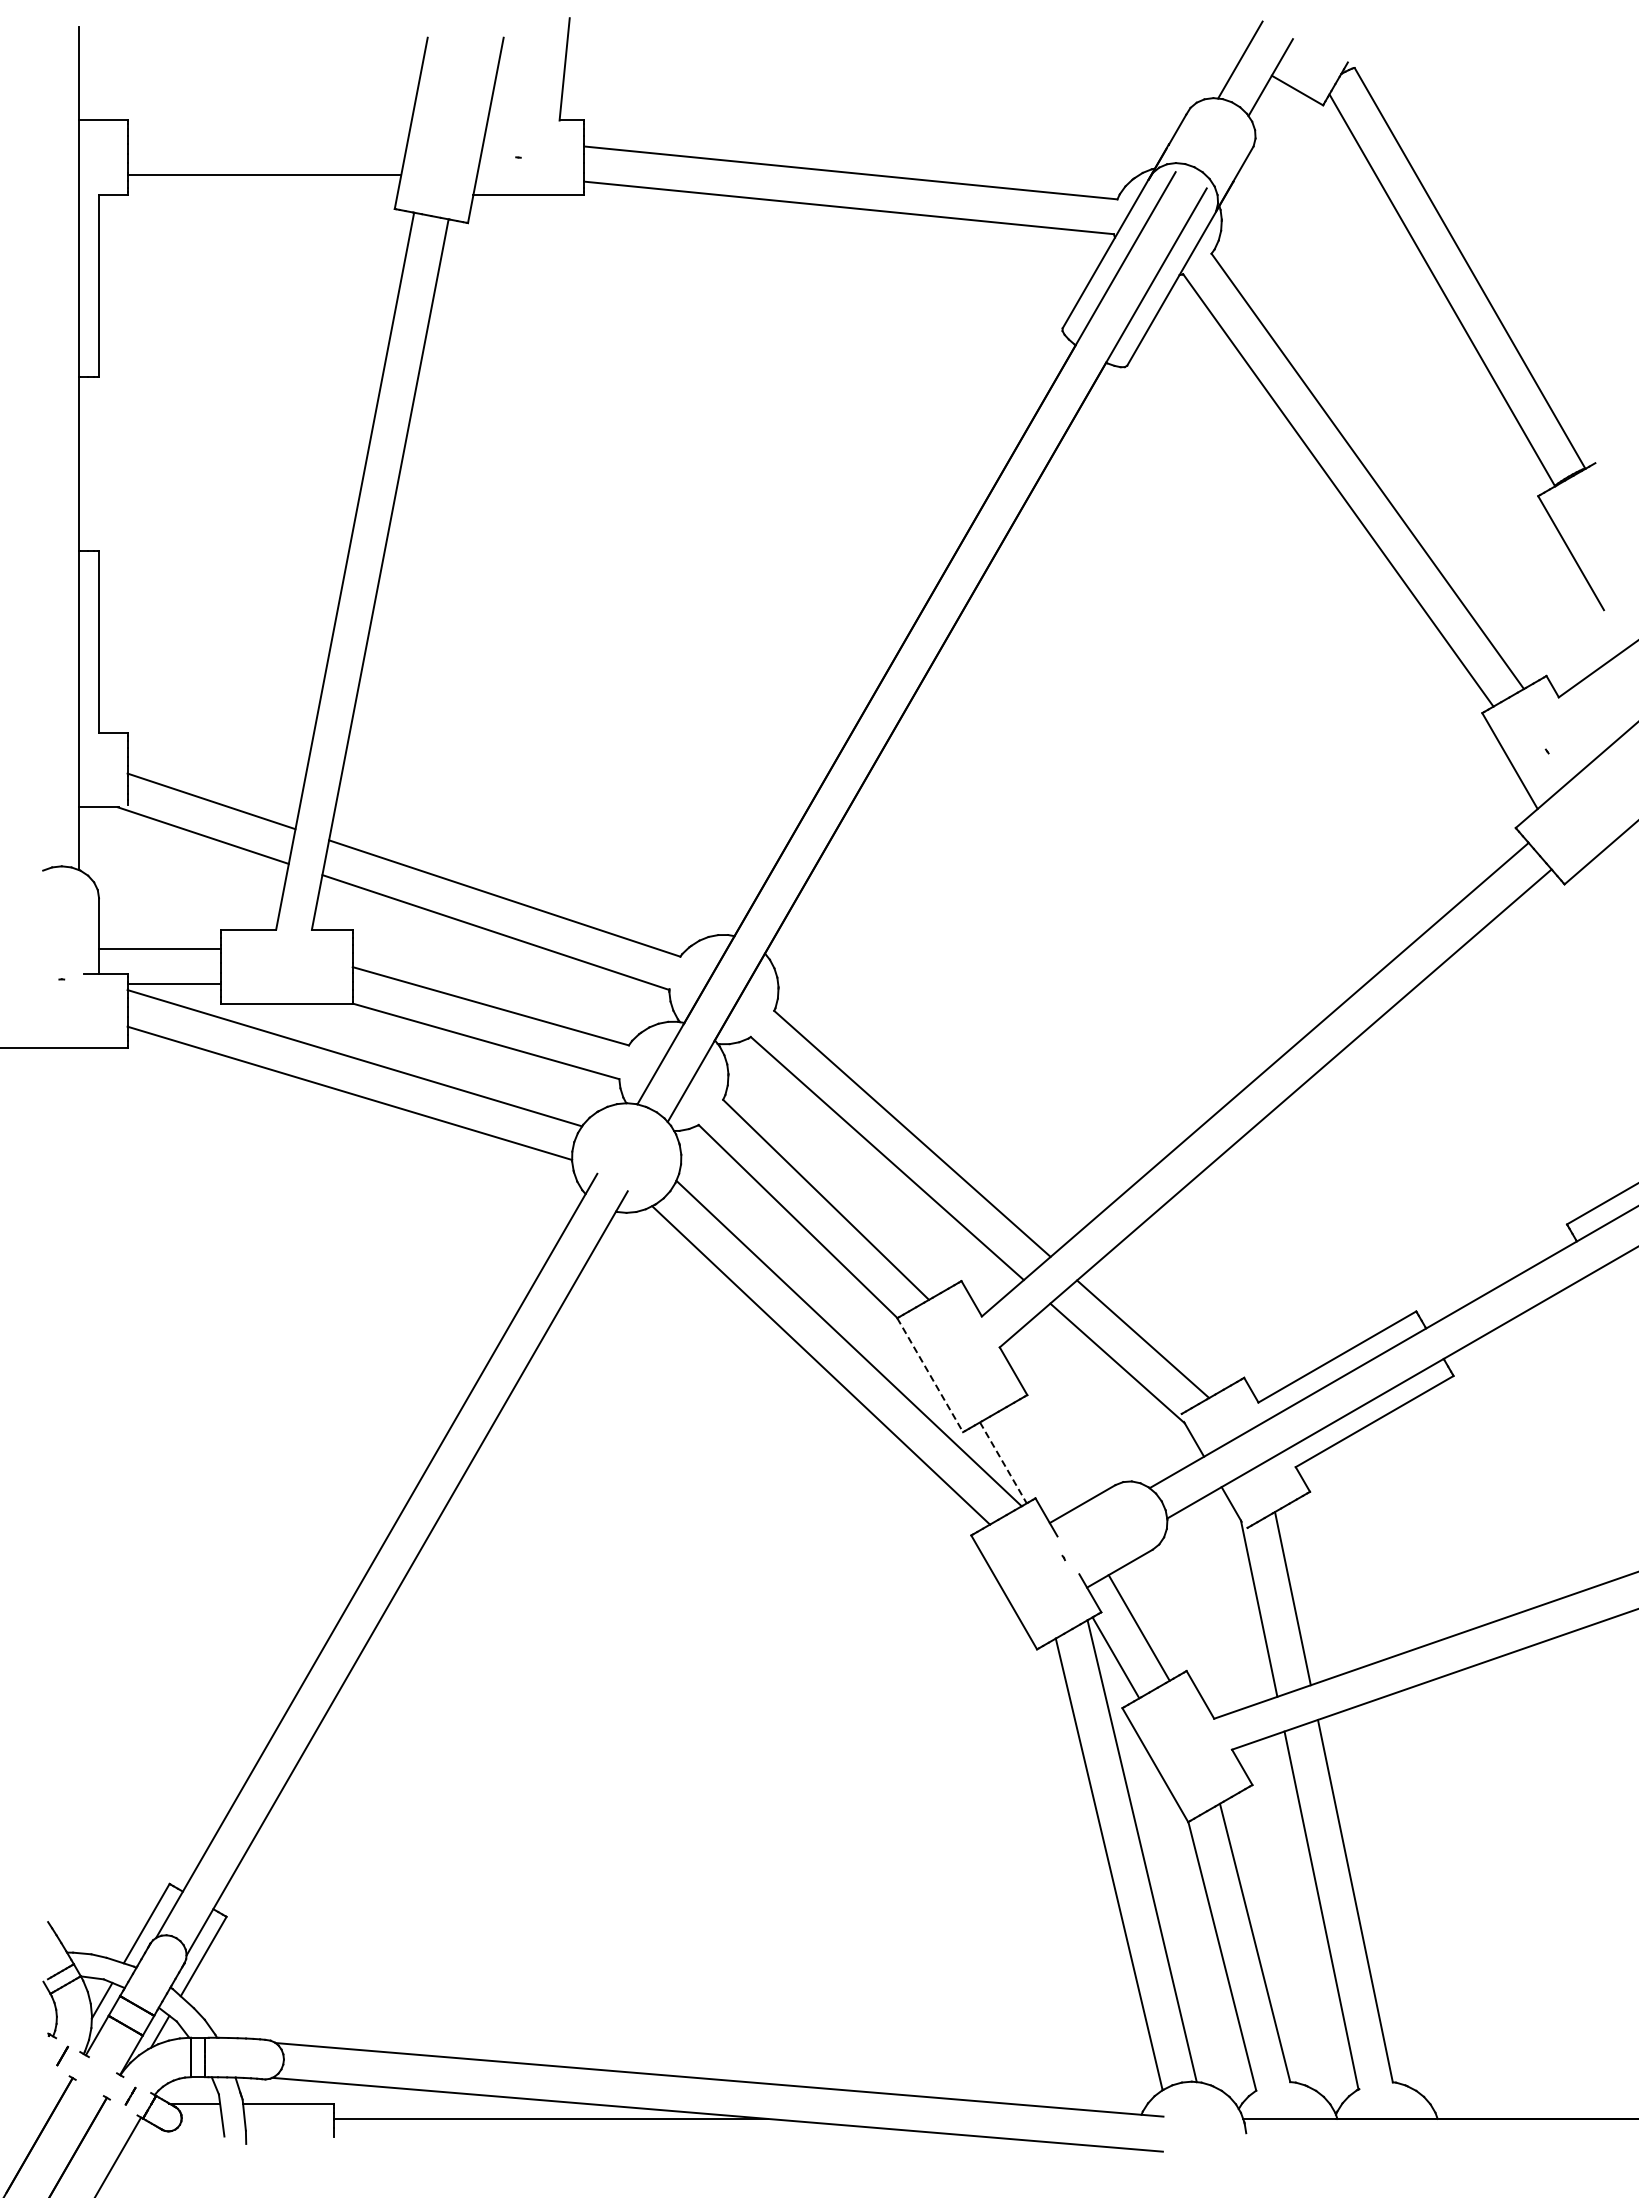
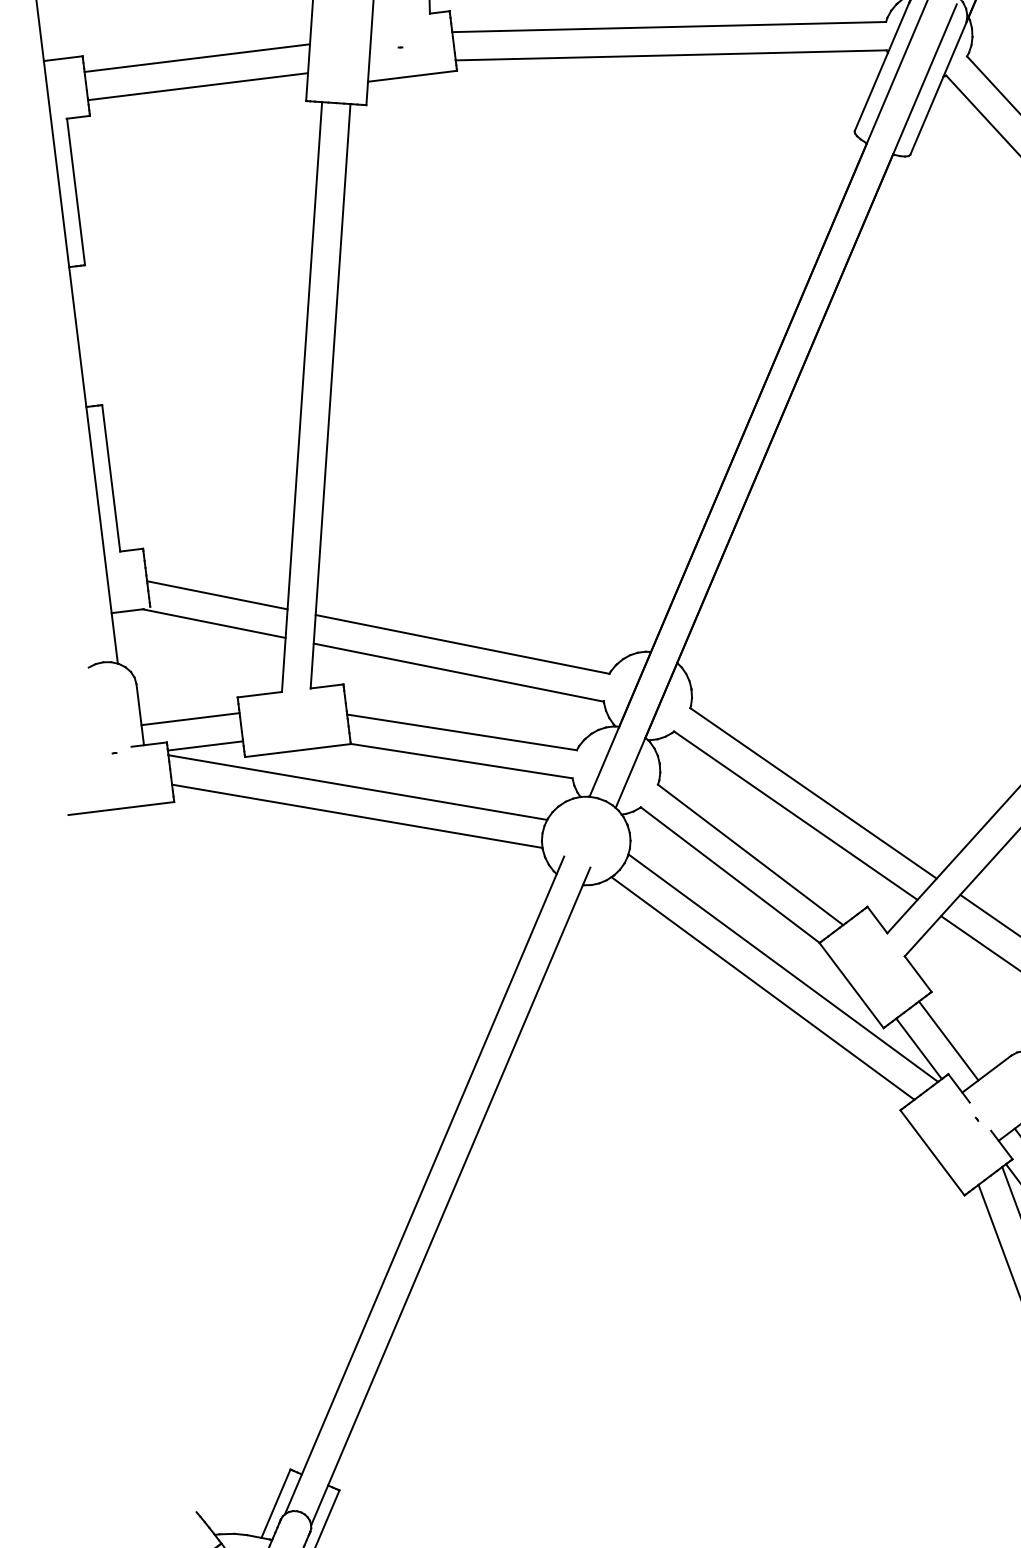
line: (267, 140) -> (197, 58), added
line: (930, 1375) -> (851, 985), dashed -> solid
line: (1040, 1457) -> (948, 1040), added
line: (1003, 1462) -> (919, 1048), dashed -> solid

